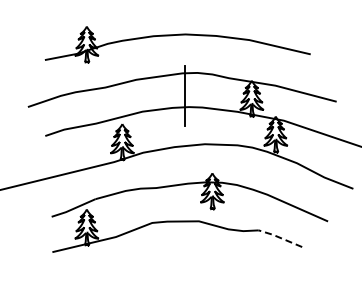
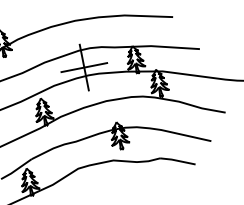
line: (185, 96) -> (84, 67), added
line: (279, 237) -> (176, 160), dashed -> solid

